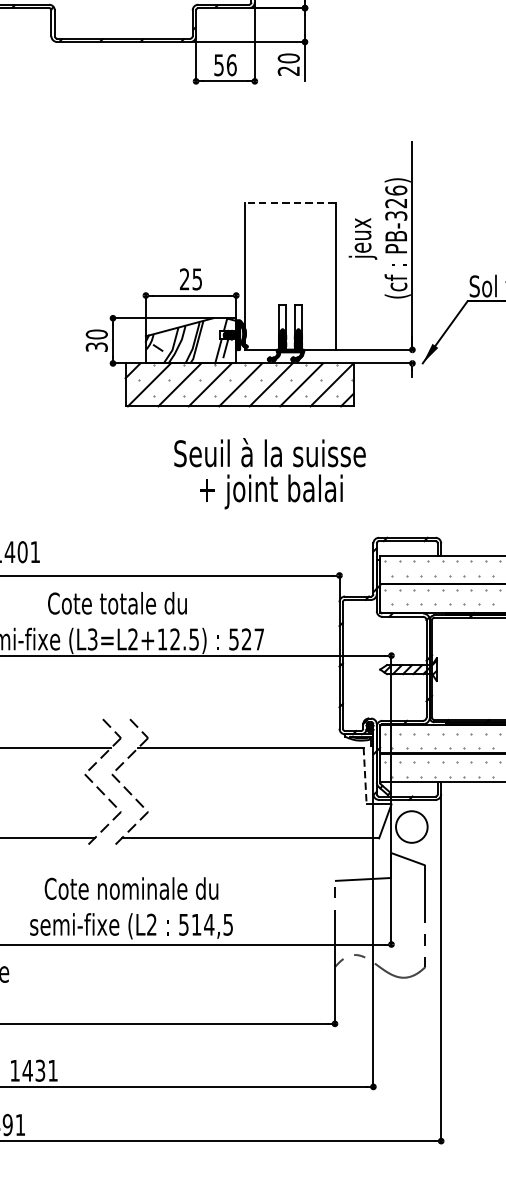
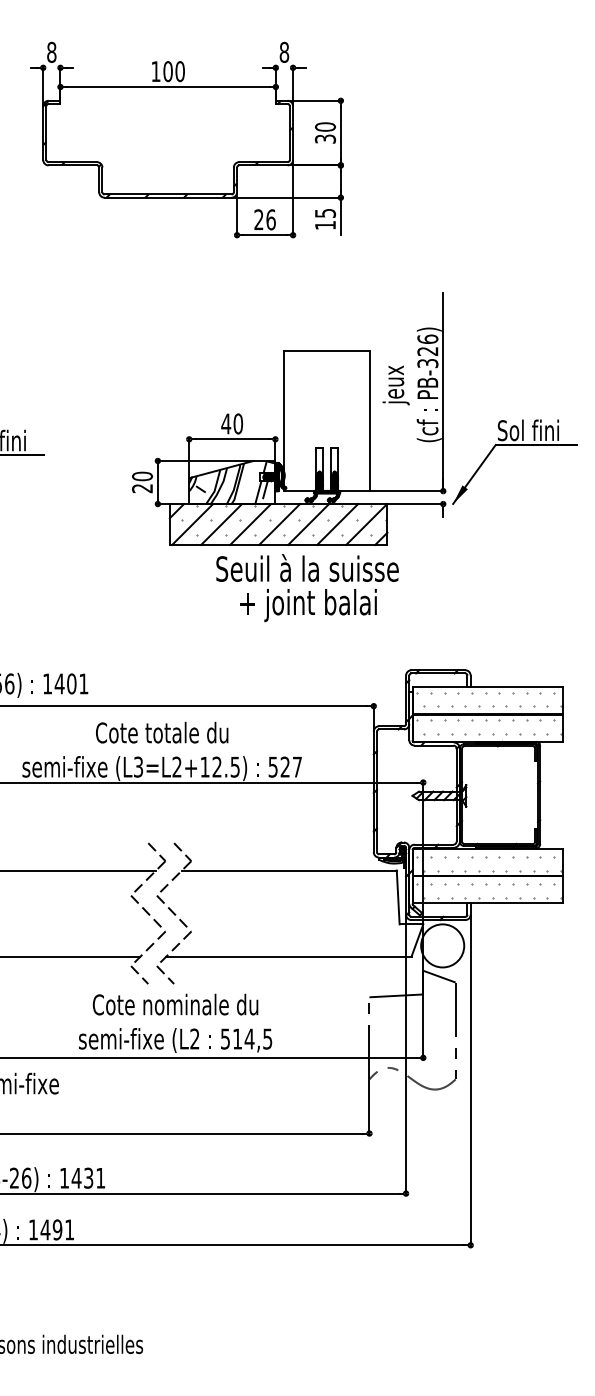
text: (218, 64) -> (258, 219), 56 -> 26
text: (288, 64) -> (325, 219), 20 -> 15
line: (289, 203) -> (326, 351), dashed -> solid
text: (191, 278) -> (232, 423), 25 -> 40
text: (96, 347) -> (142, 488), 30 -> 20
text: (269, 474) -> (307, 588), moved
line: (365, 776) -> (398, 897), dashed -> solid
circle: (411, 826) -> (442, 945), size x1.43
line: (93, 858) -> (139, 975), added
line: (120, 858) -> (165, 975), added

